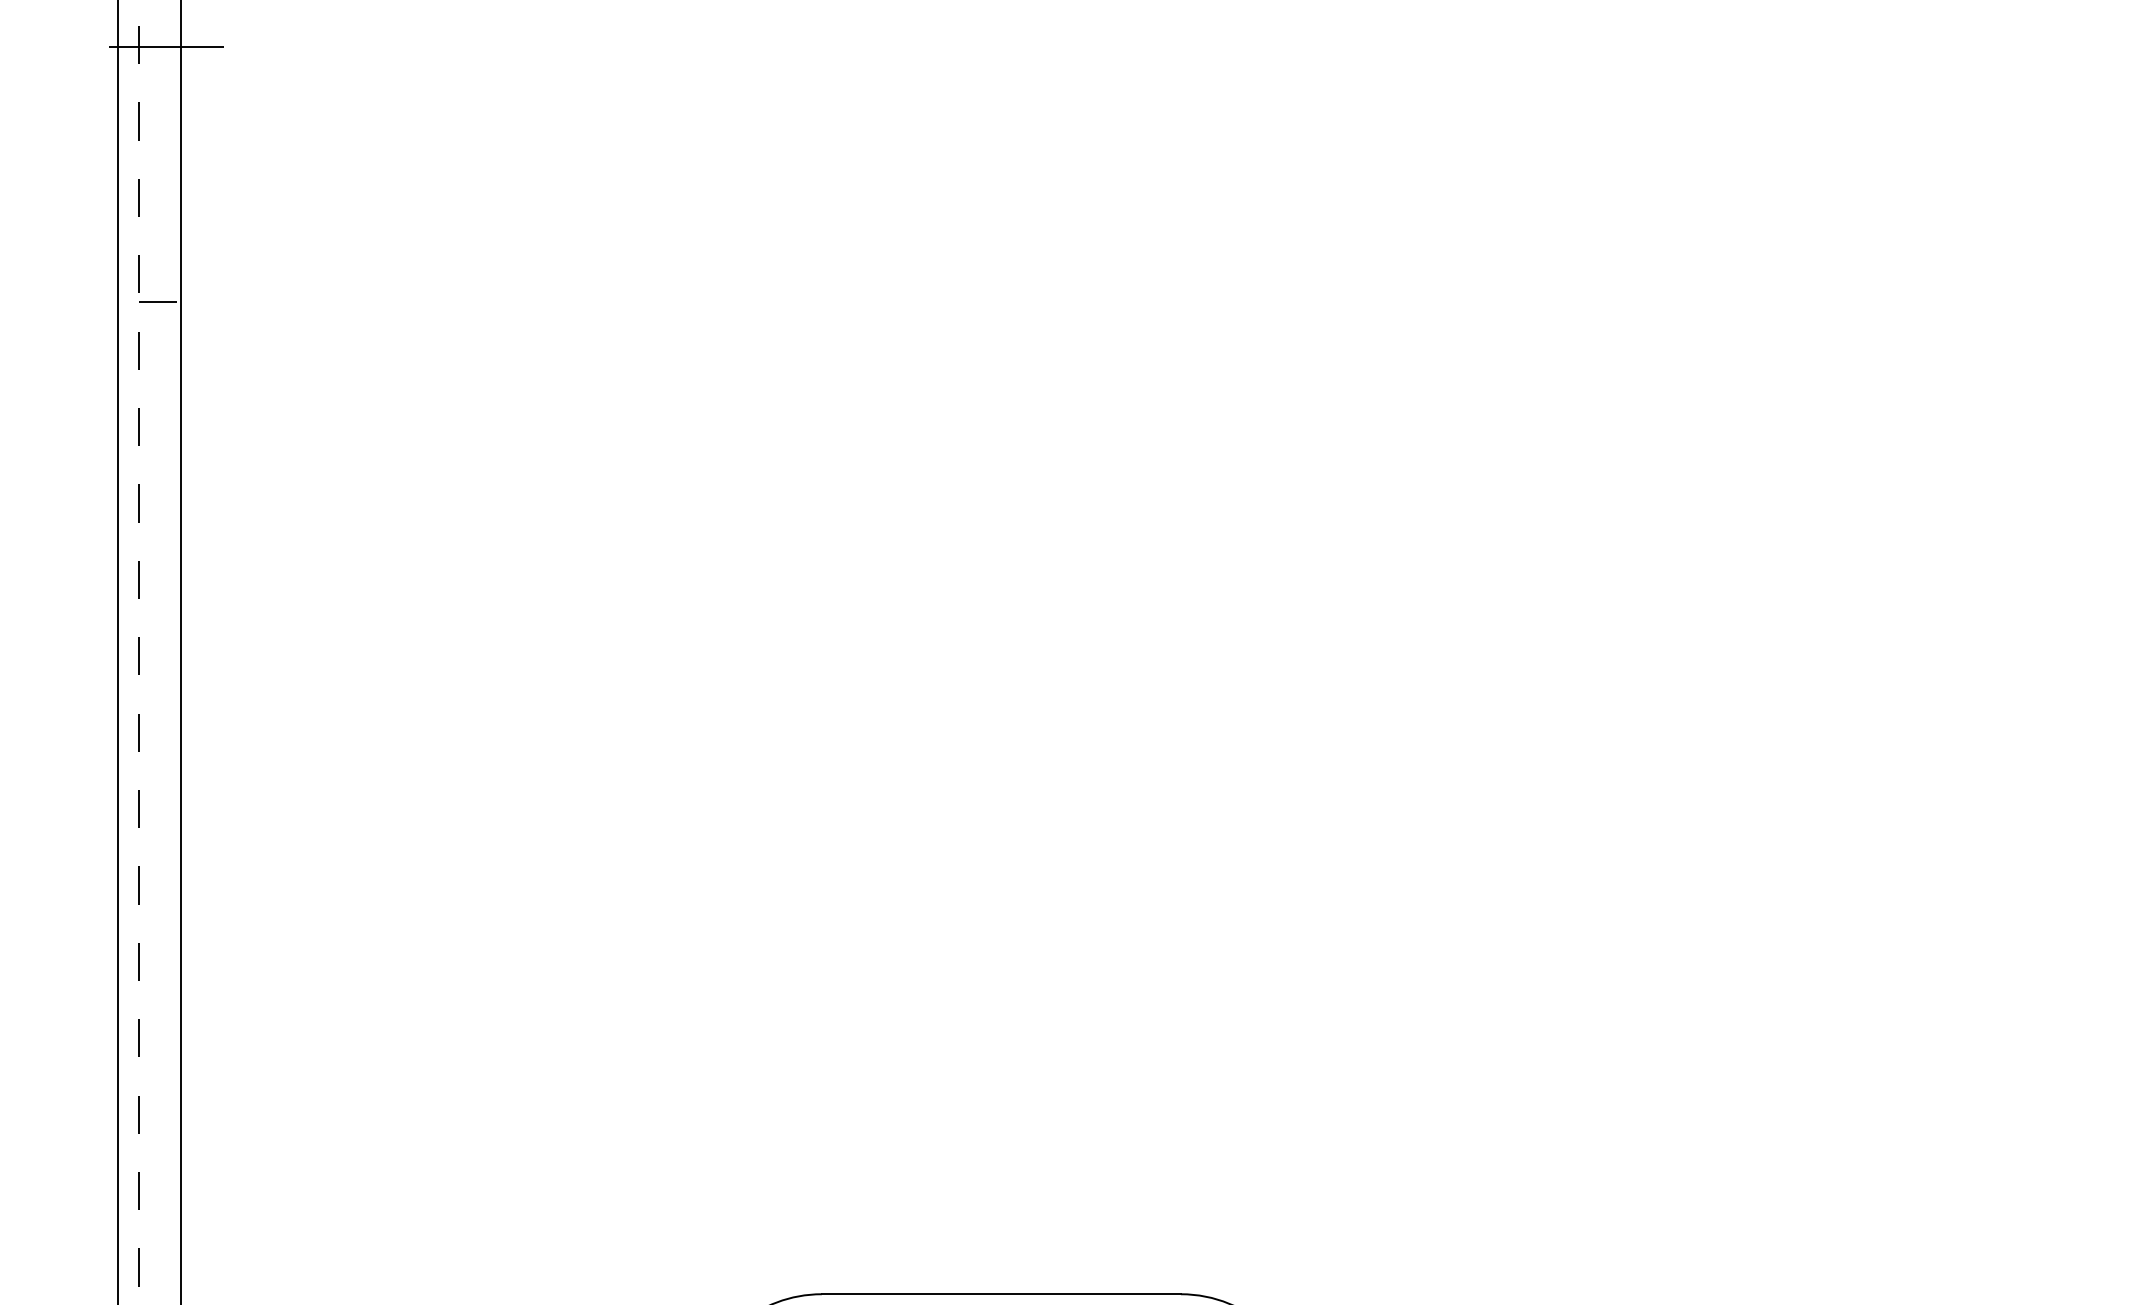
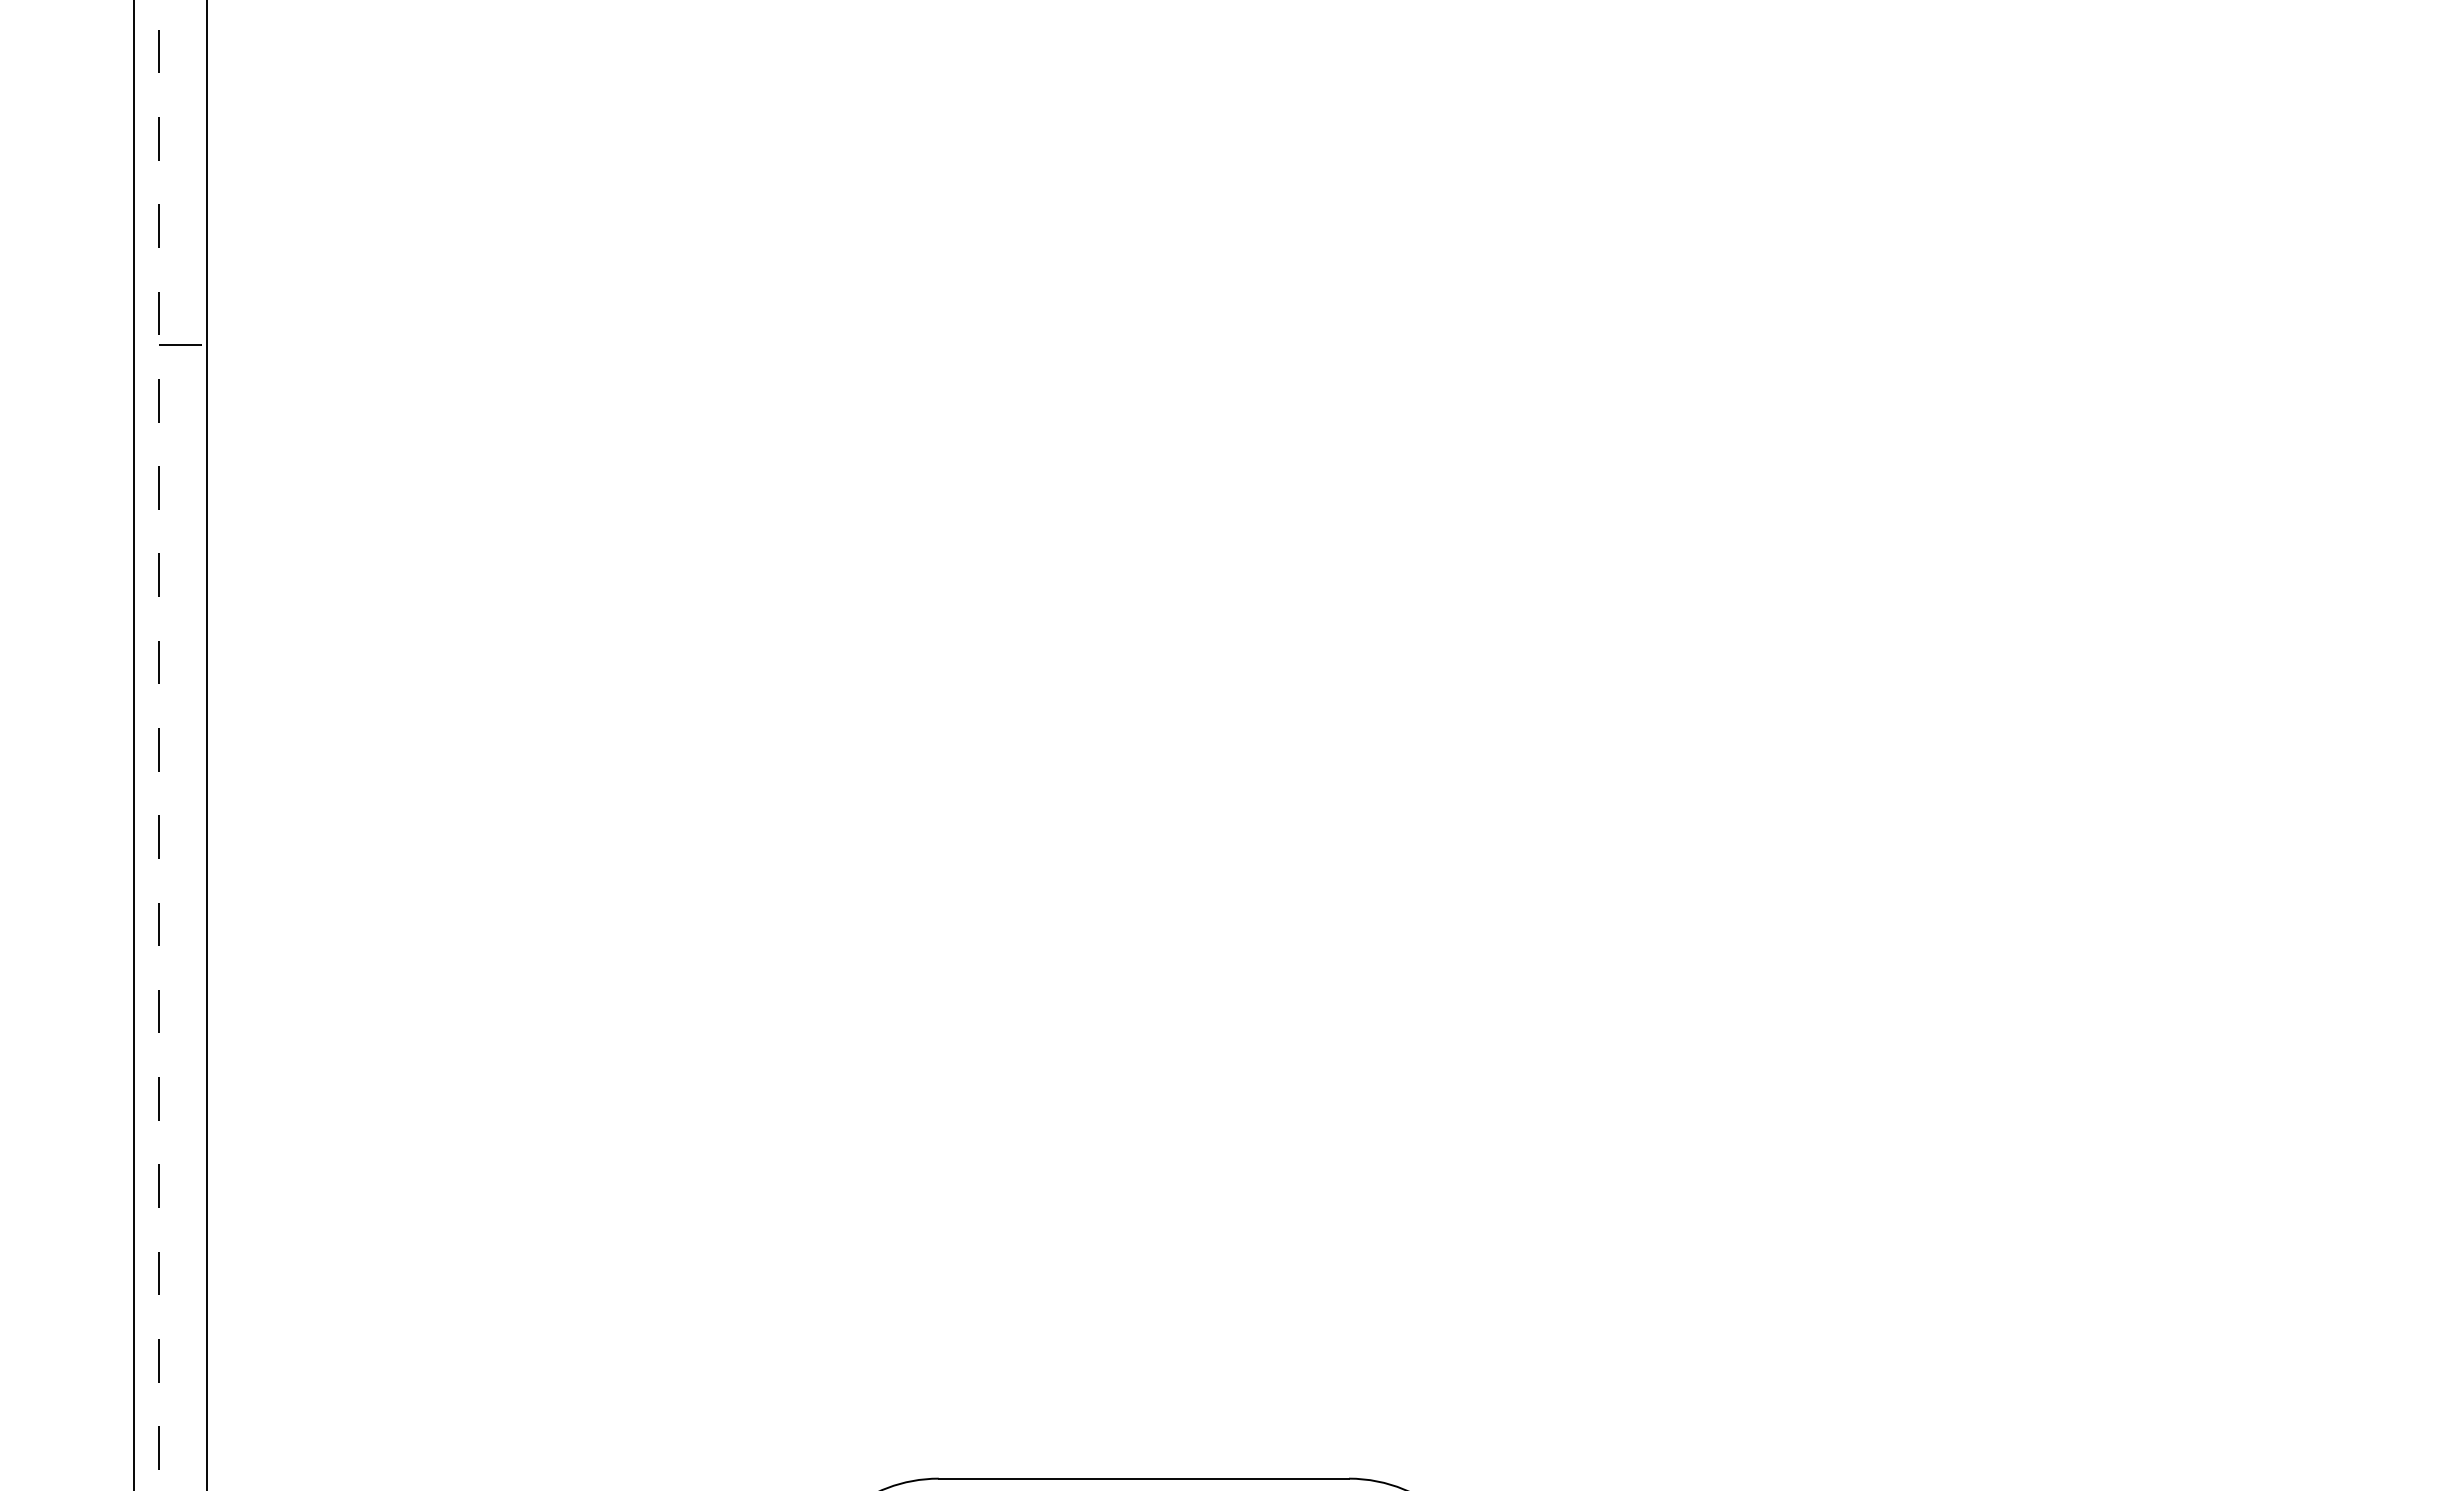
line: (159, 46) -> (182, 53), removed

